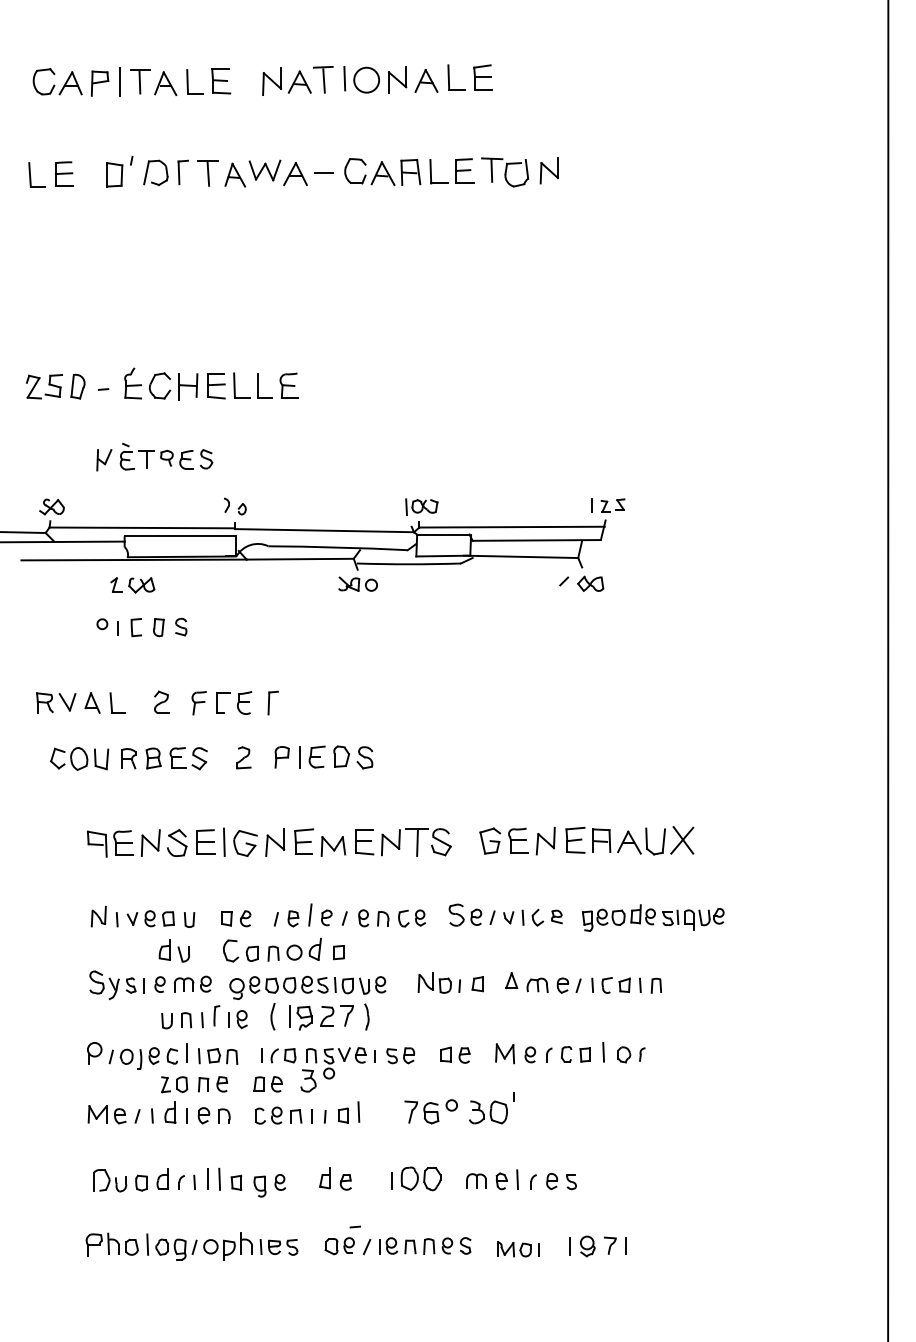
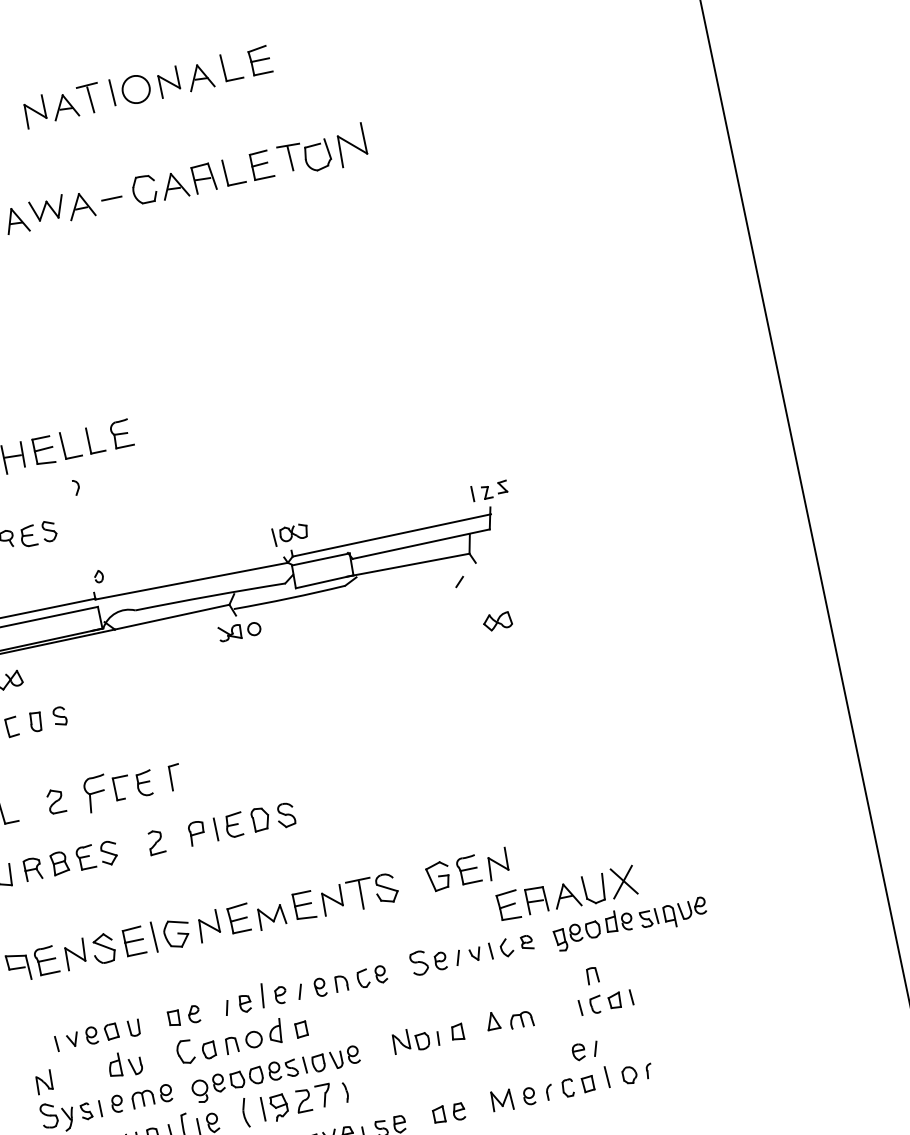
part: (548, 170) -> (351, 145), size x1.4
part: (226, 504) -> (75, 486), moved
part: (590, 583) -> (497, 621), moved
part: (198, 703) -> (95, 794), size x1.4
part: (629, 840) -> (566, 893), moved
part: (98, 916) -> (43, 1082), moved
part: (568, 985) -> (584, 1050), moved
part: (655, 985) -> (591, 975), moved
part: (366, 1016) -> (345, 1091), size x0.7

